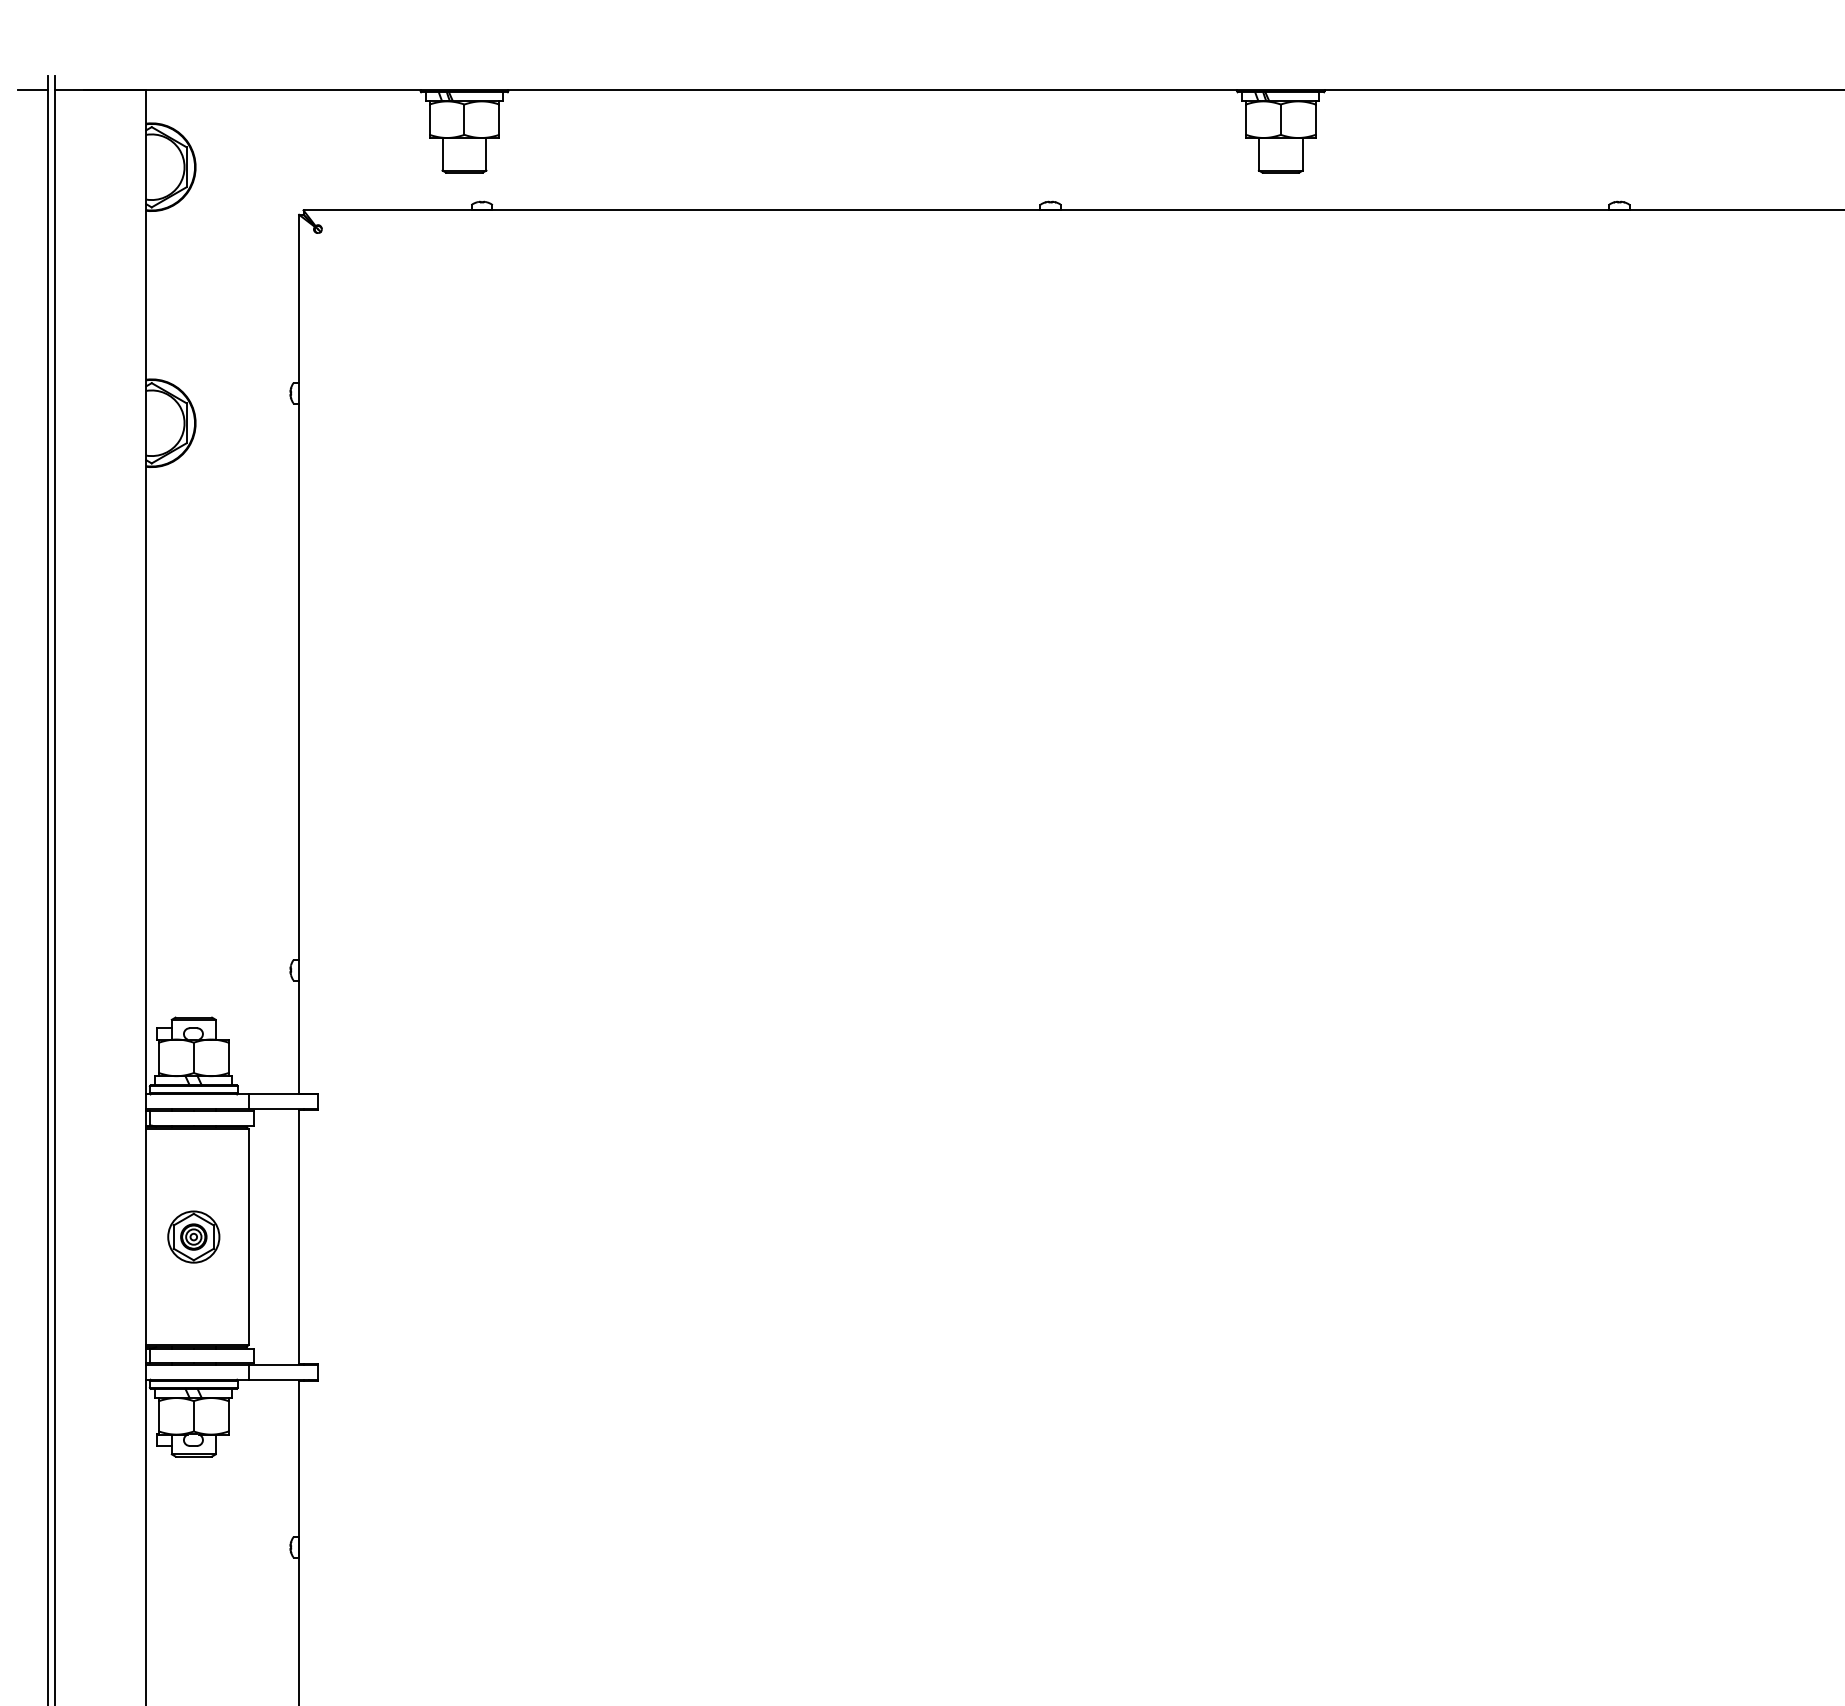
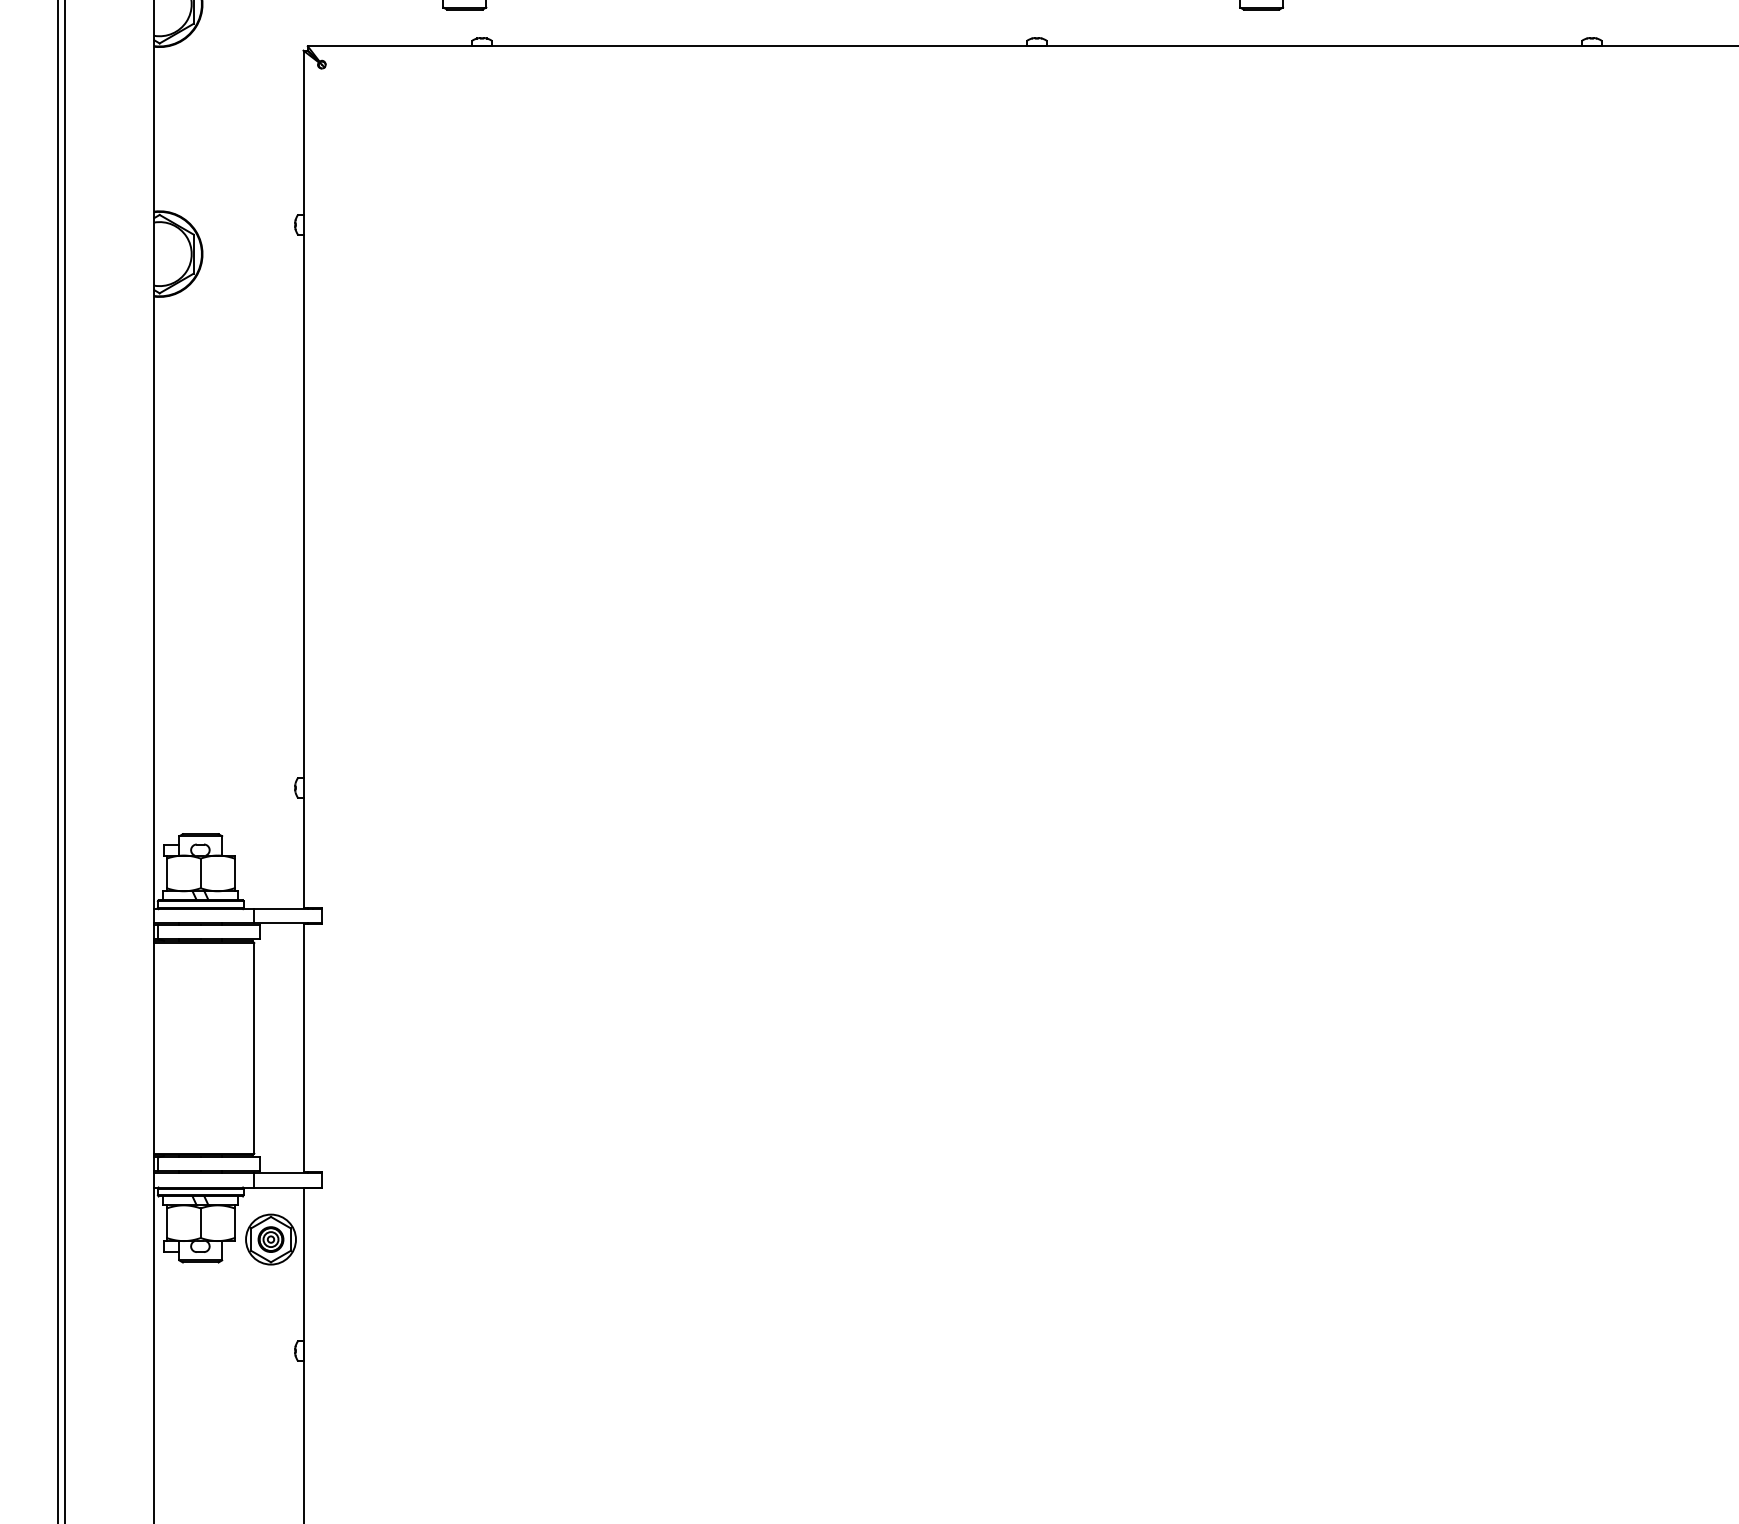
part: (193, 1236) -> (270, 1239), moved

